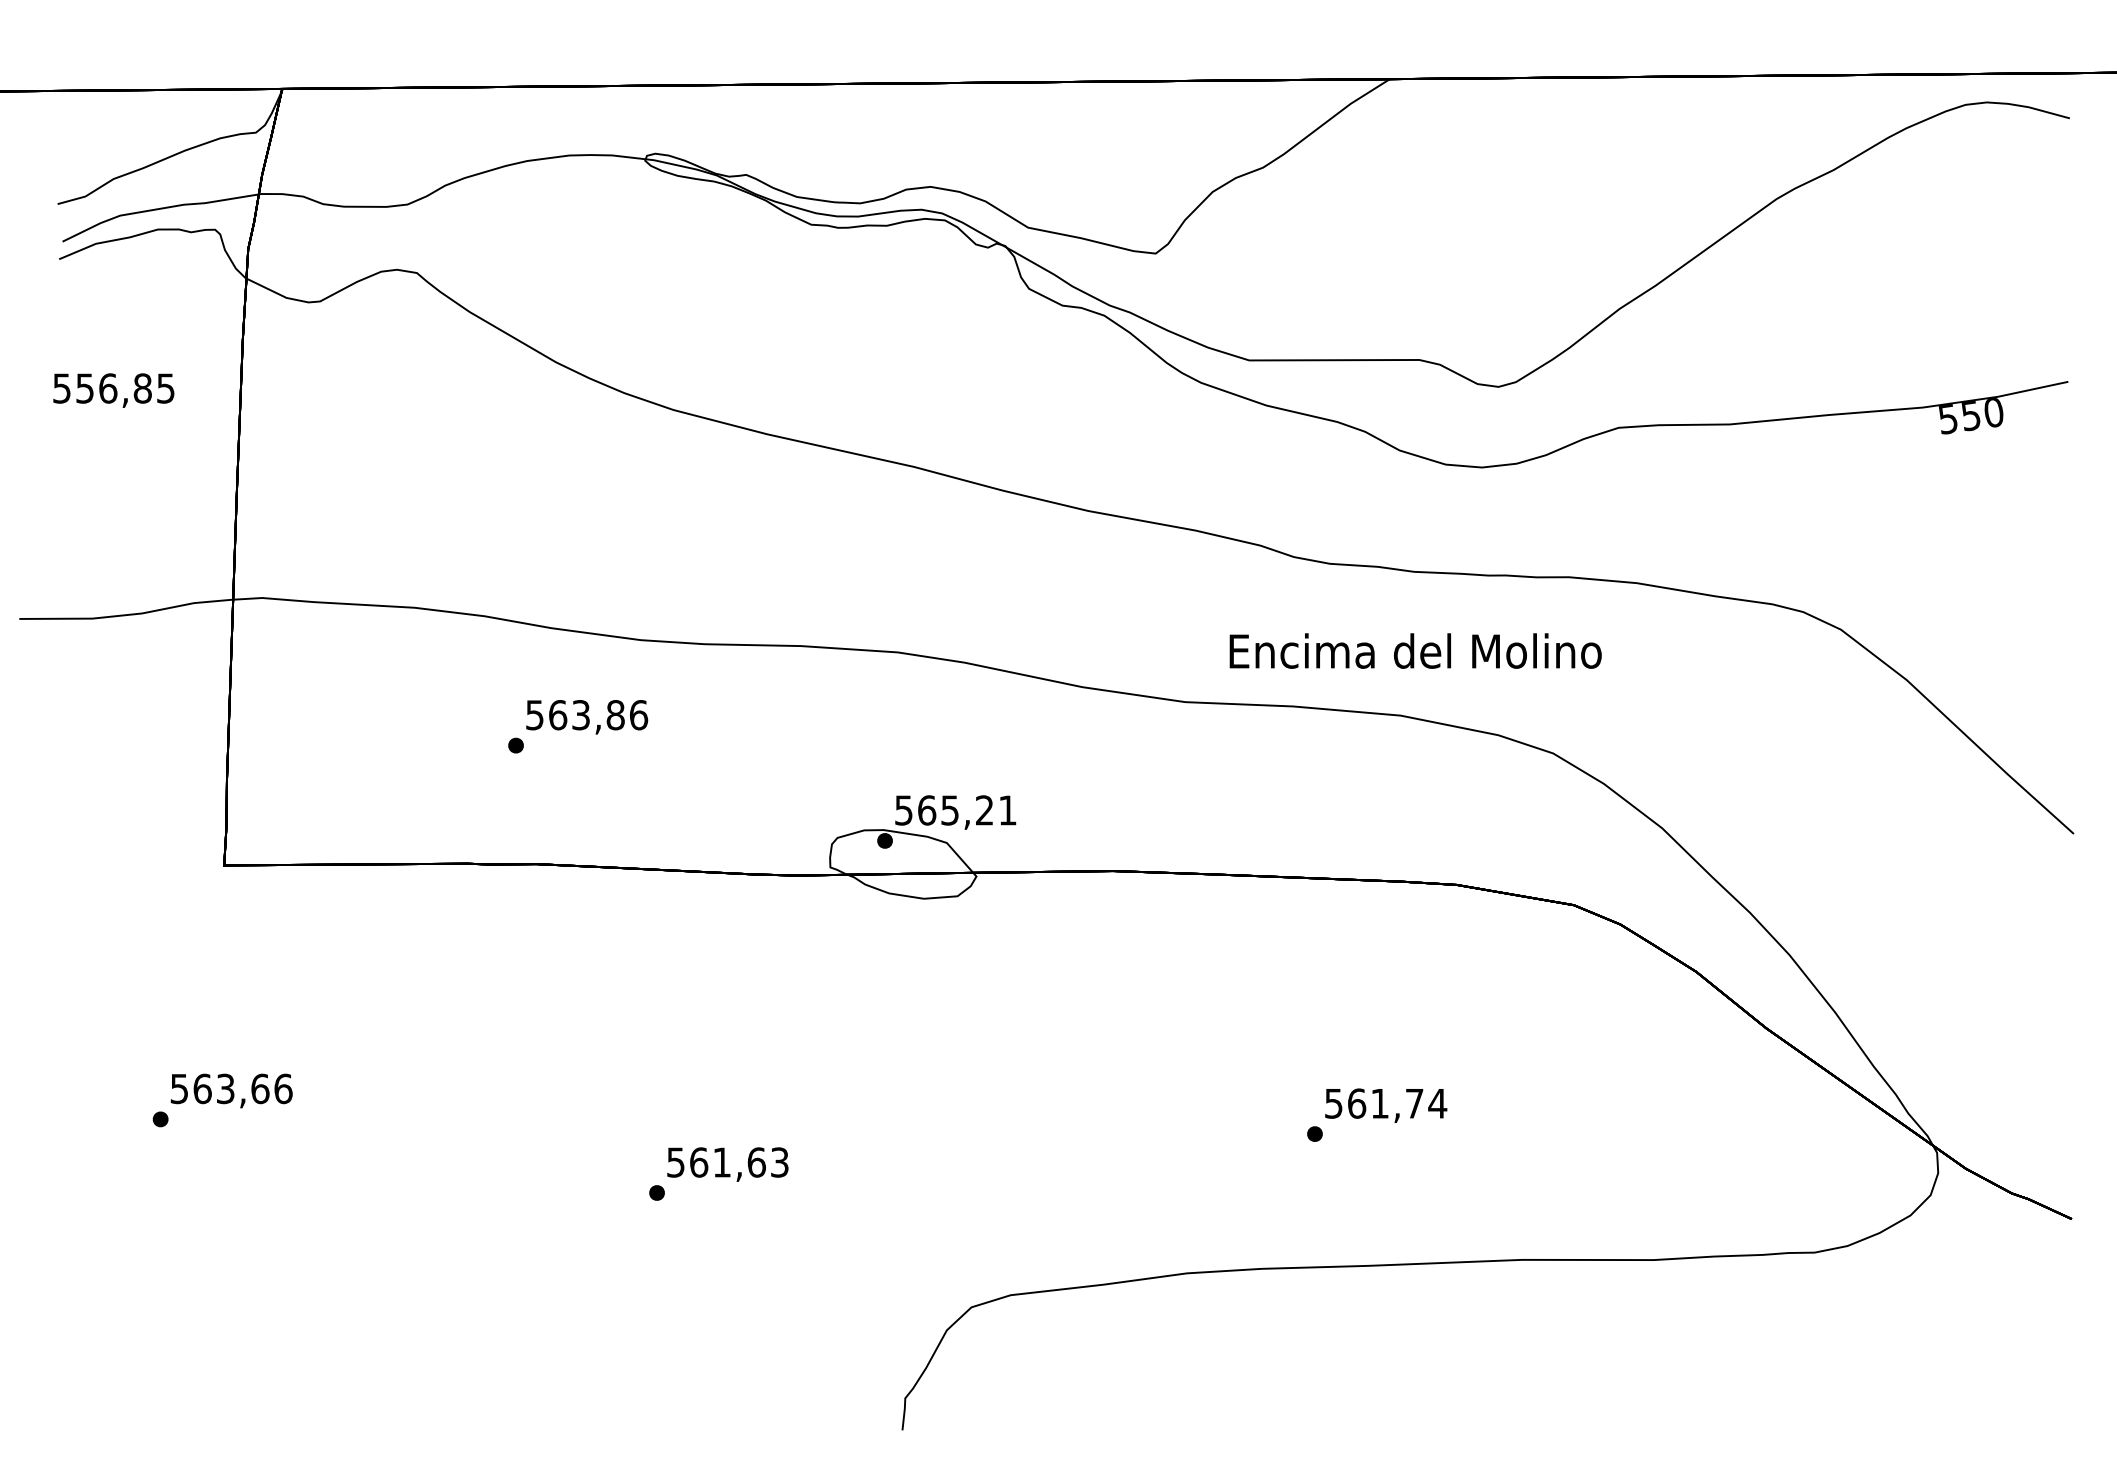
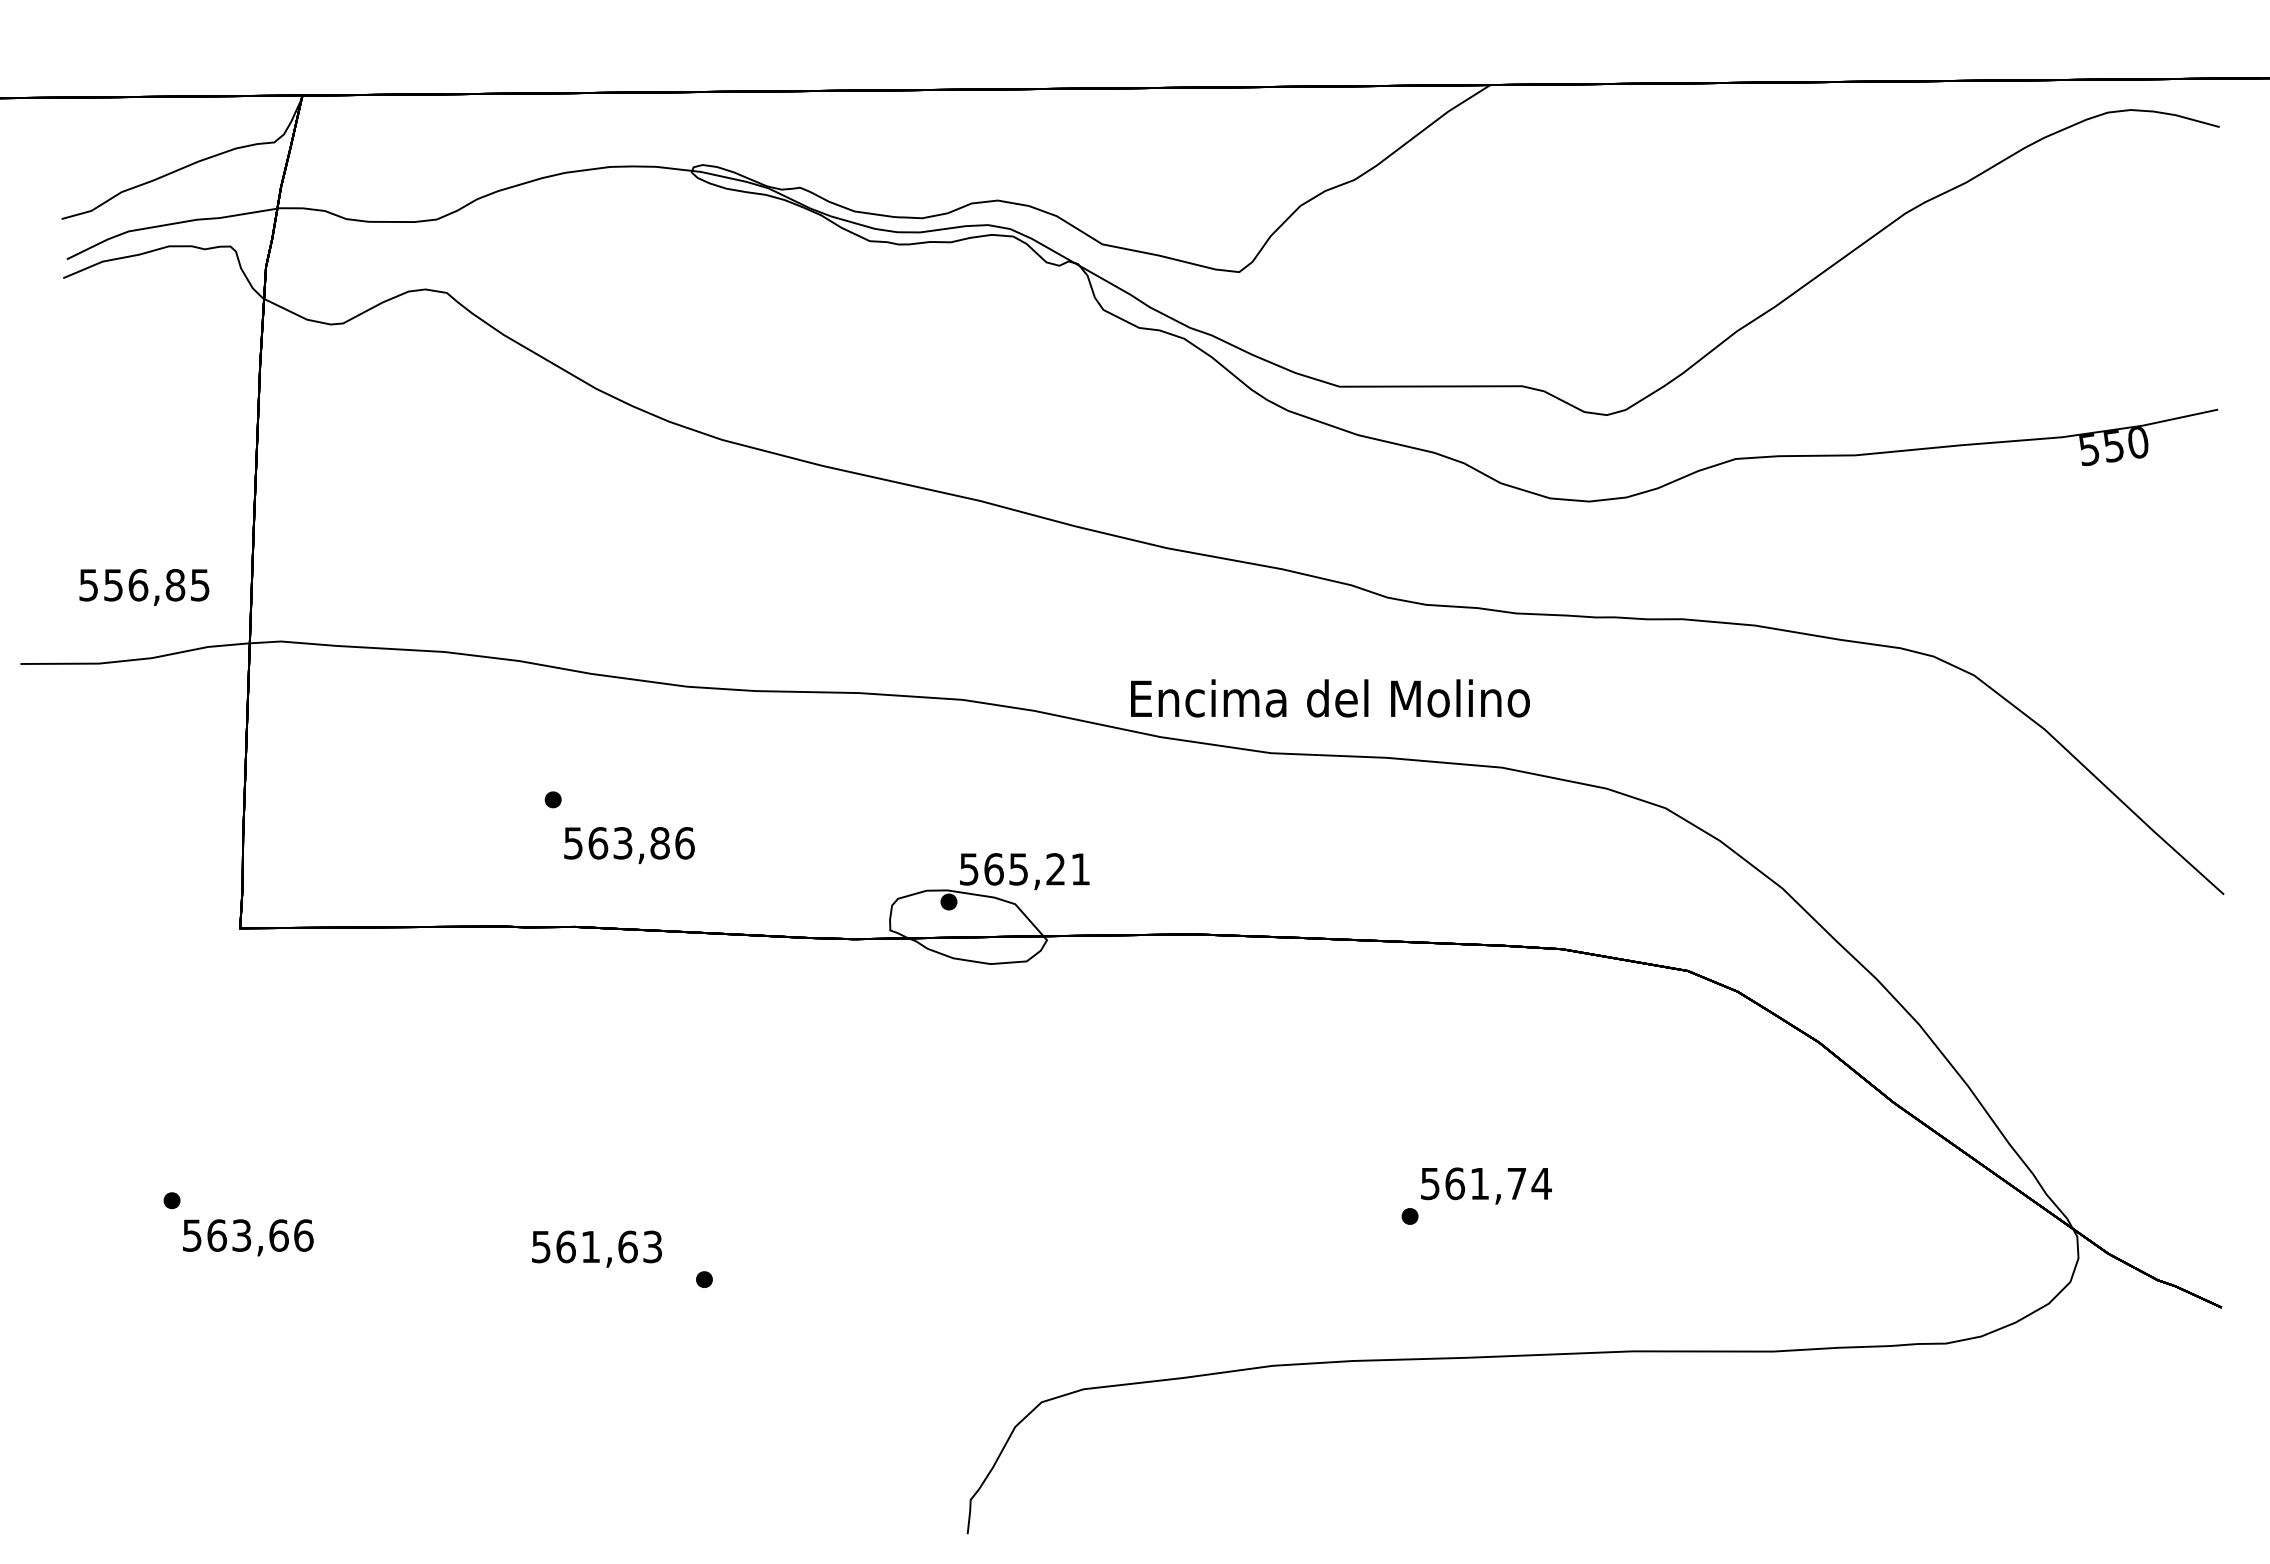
text: (113, 390) -> (144, 587), moved
text: (1415, 650) -> (1330, 697), moved
text: (587, 717) -> (629, 845), moved
text: (231, 1090) -> (248, 1237), moved
text: (727, 1164) -> (596, 1249), moved

